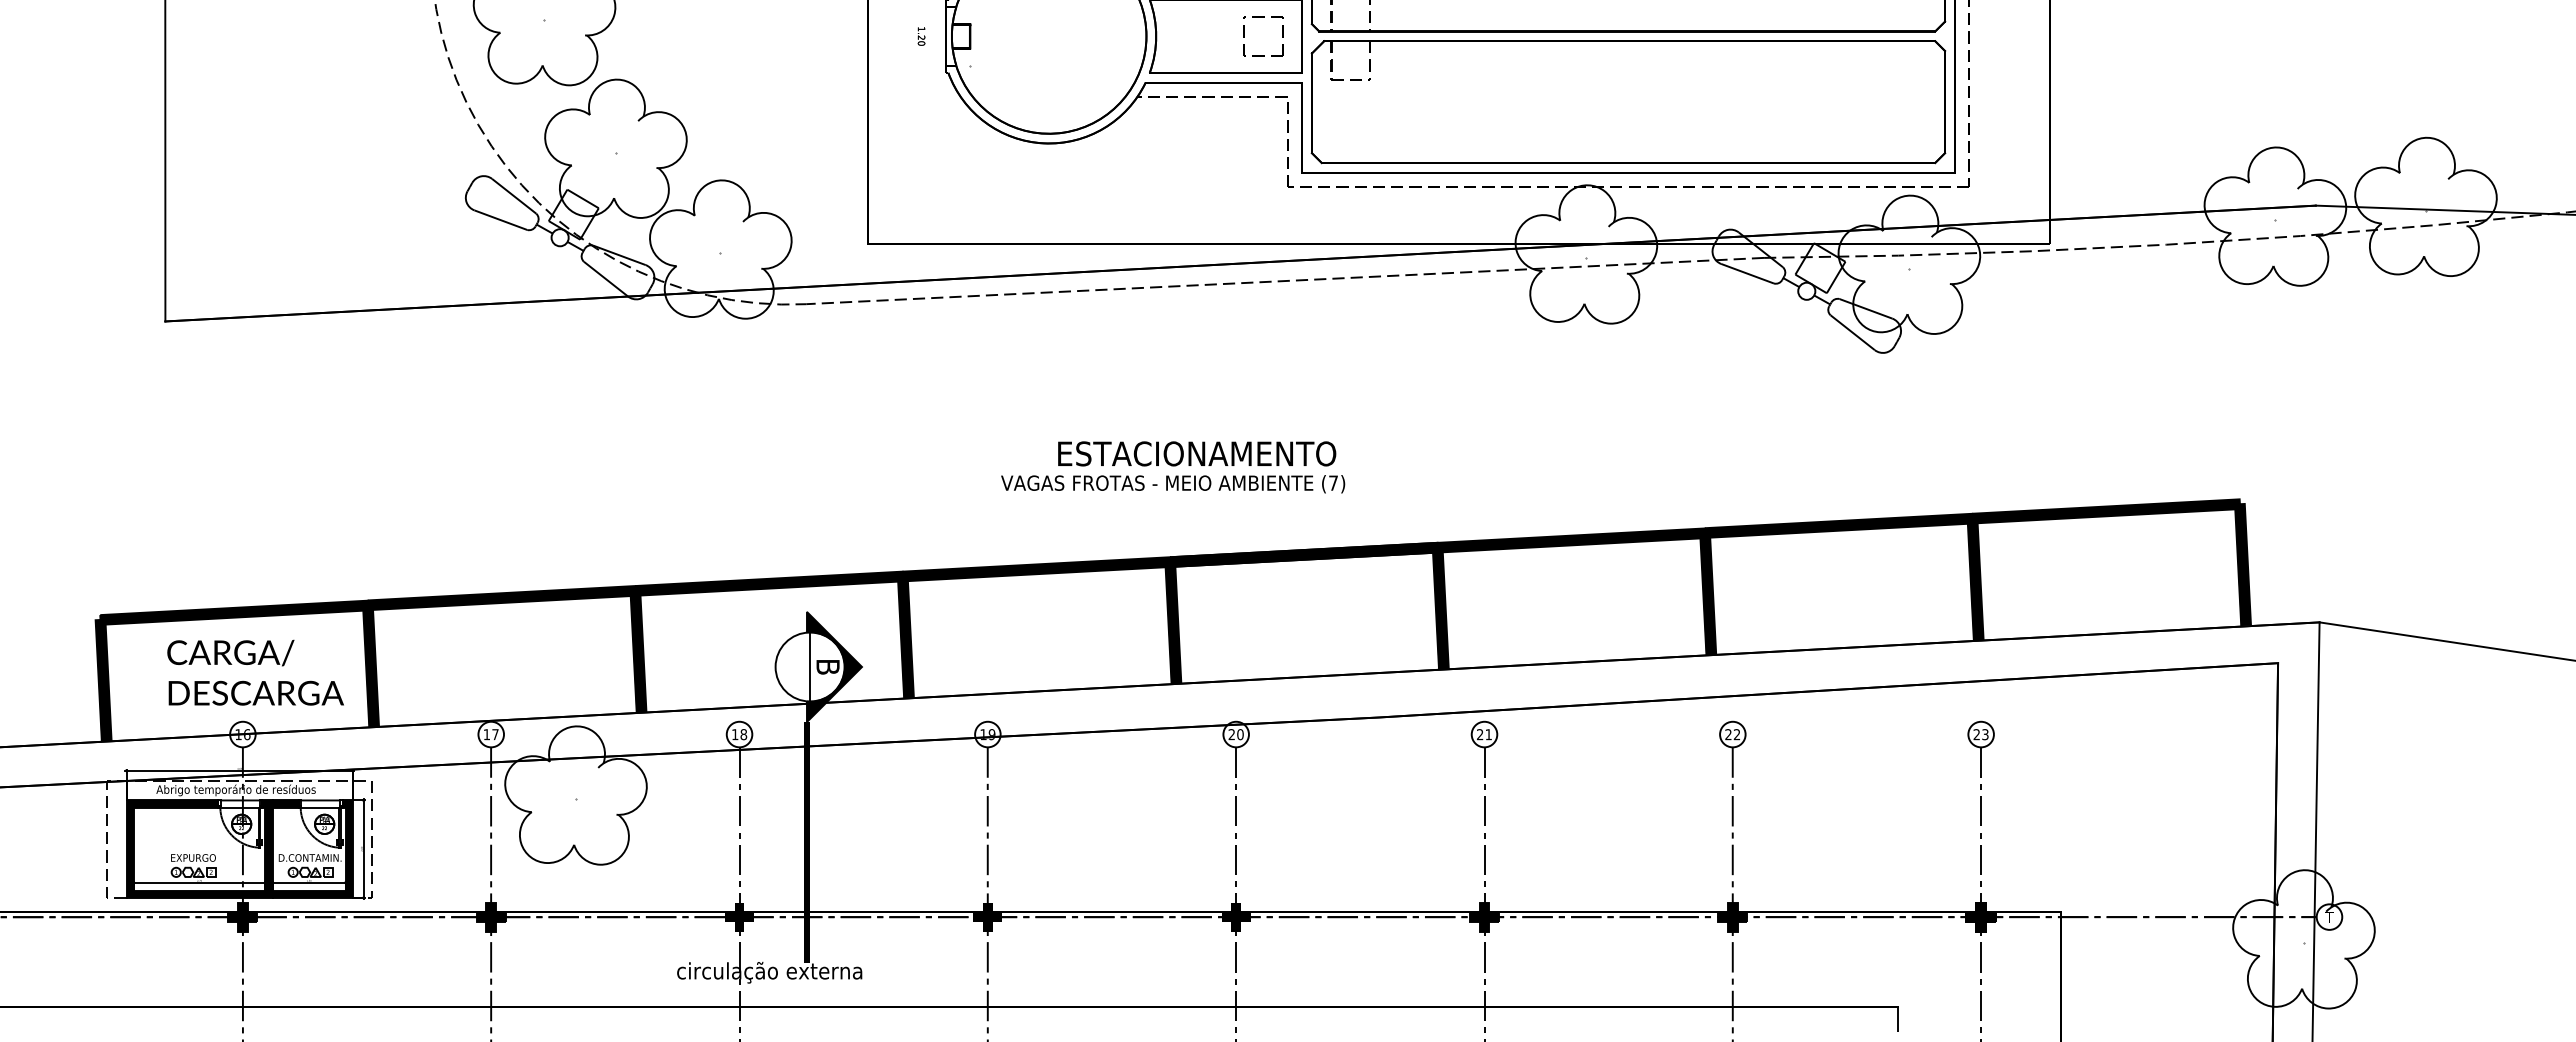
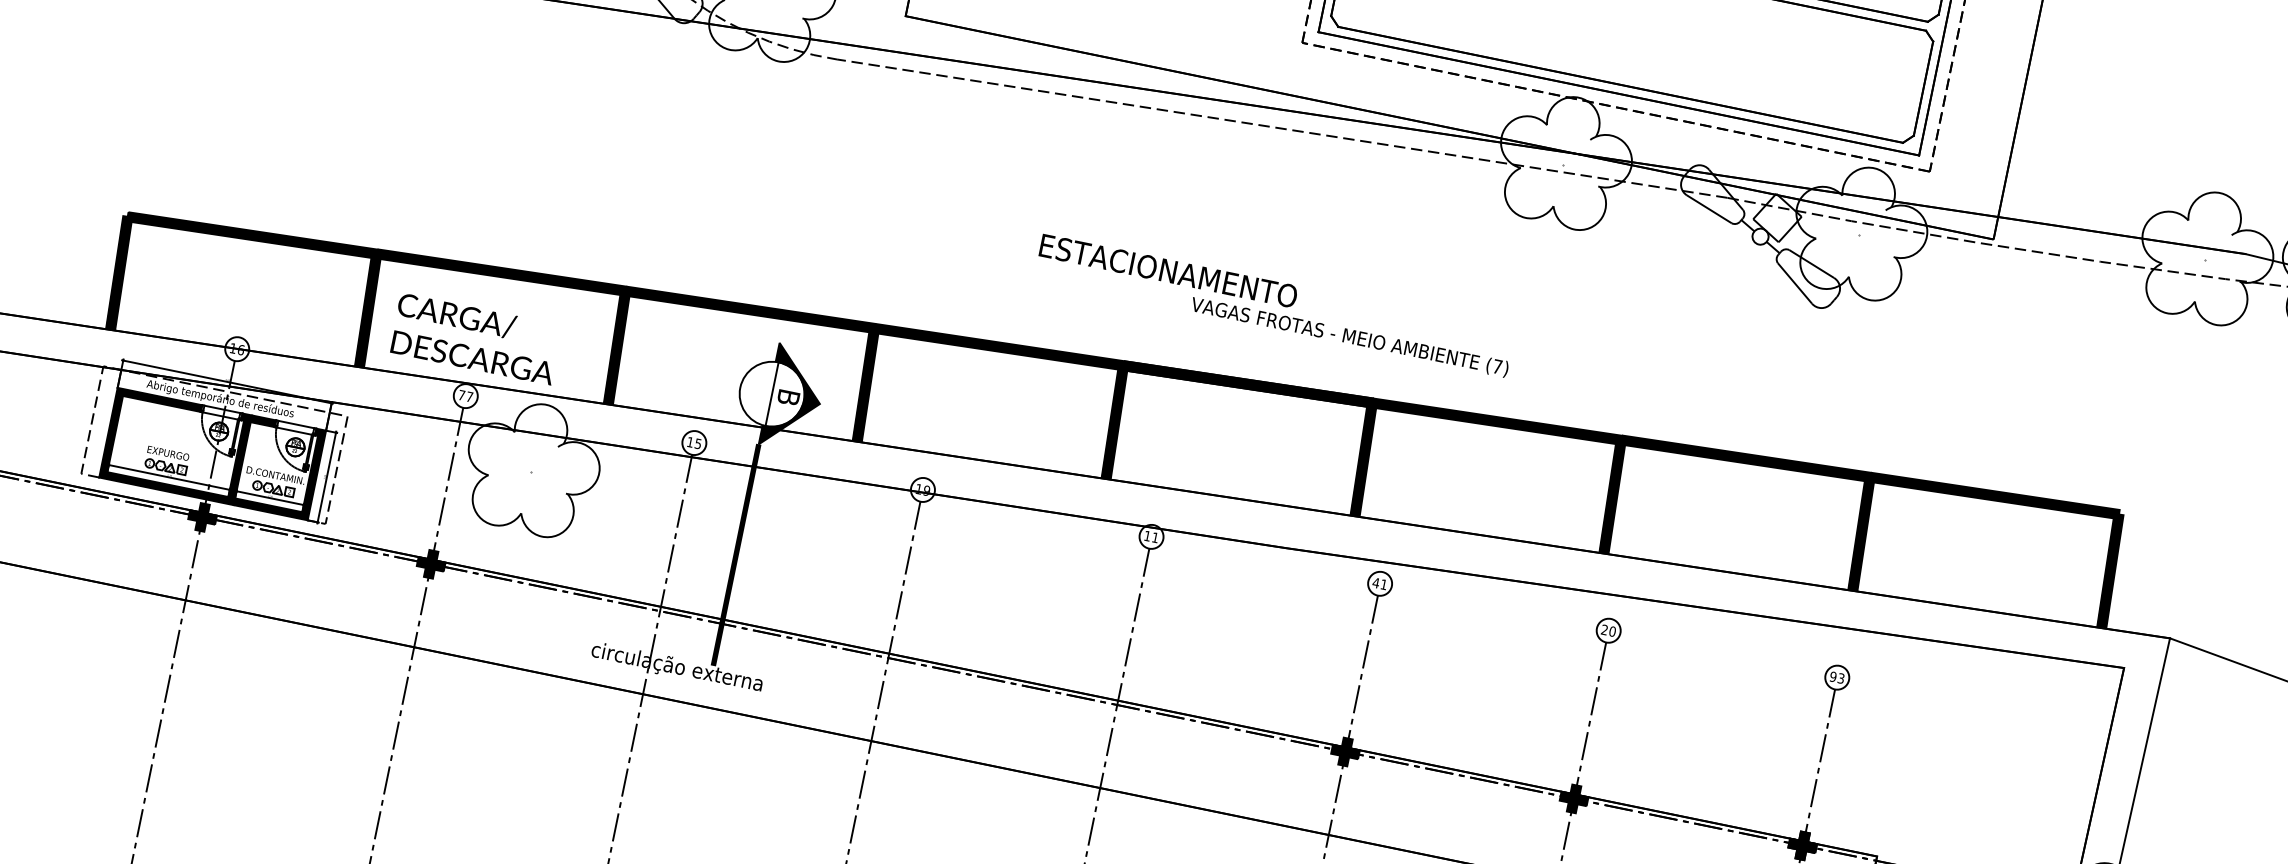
text: (1173, 484) -> (1350, 337), moved
text: (255, 672) -> (475, 338), moved
text: (486, 734) -> (461, 395), 17 -> 77
text: (743, 734) -> (698, 443), 18 -> 15
text: (1235, 734) -> (1150, 536), 20 -> 11
text: (1479, 734) -> (1375, 582), 21 -> 41
text: (1736, 734) -> (1612, 631), 22 -> 20
text: (1976, 734) -> (1833, 676), 23 -> 93
fill: (739, 916) -> (659, 610), removed
fill: (987, 916) -> (888, 657), removed
fill: (1235, 916) -> (1116, 704), removed

